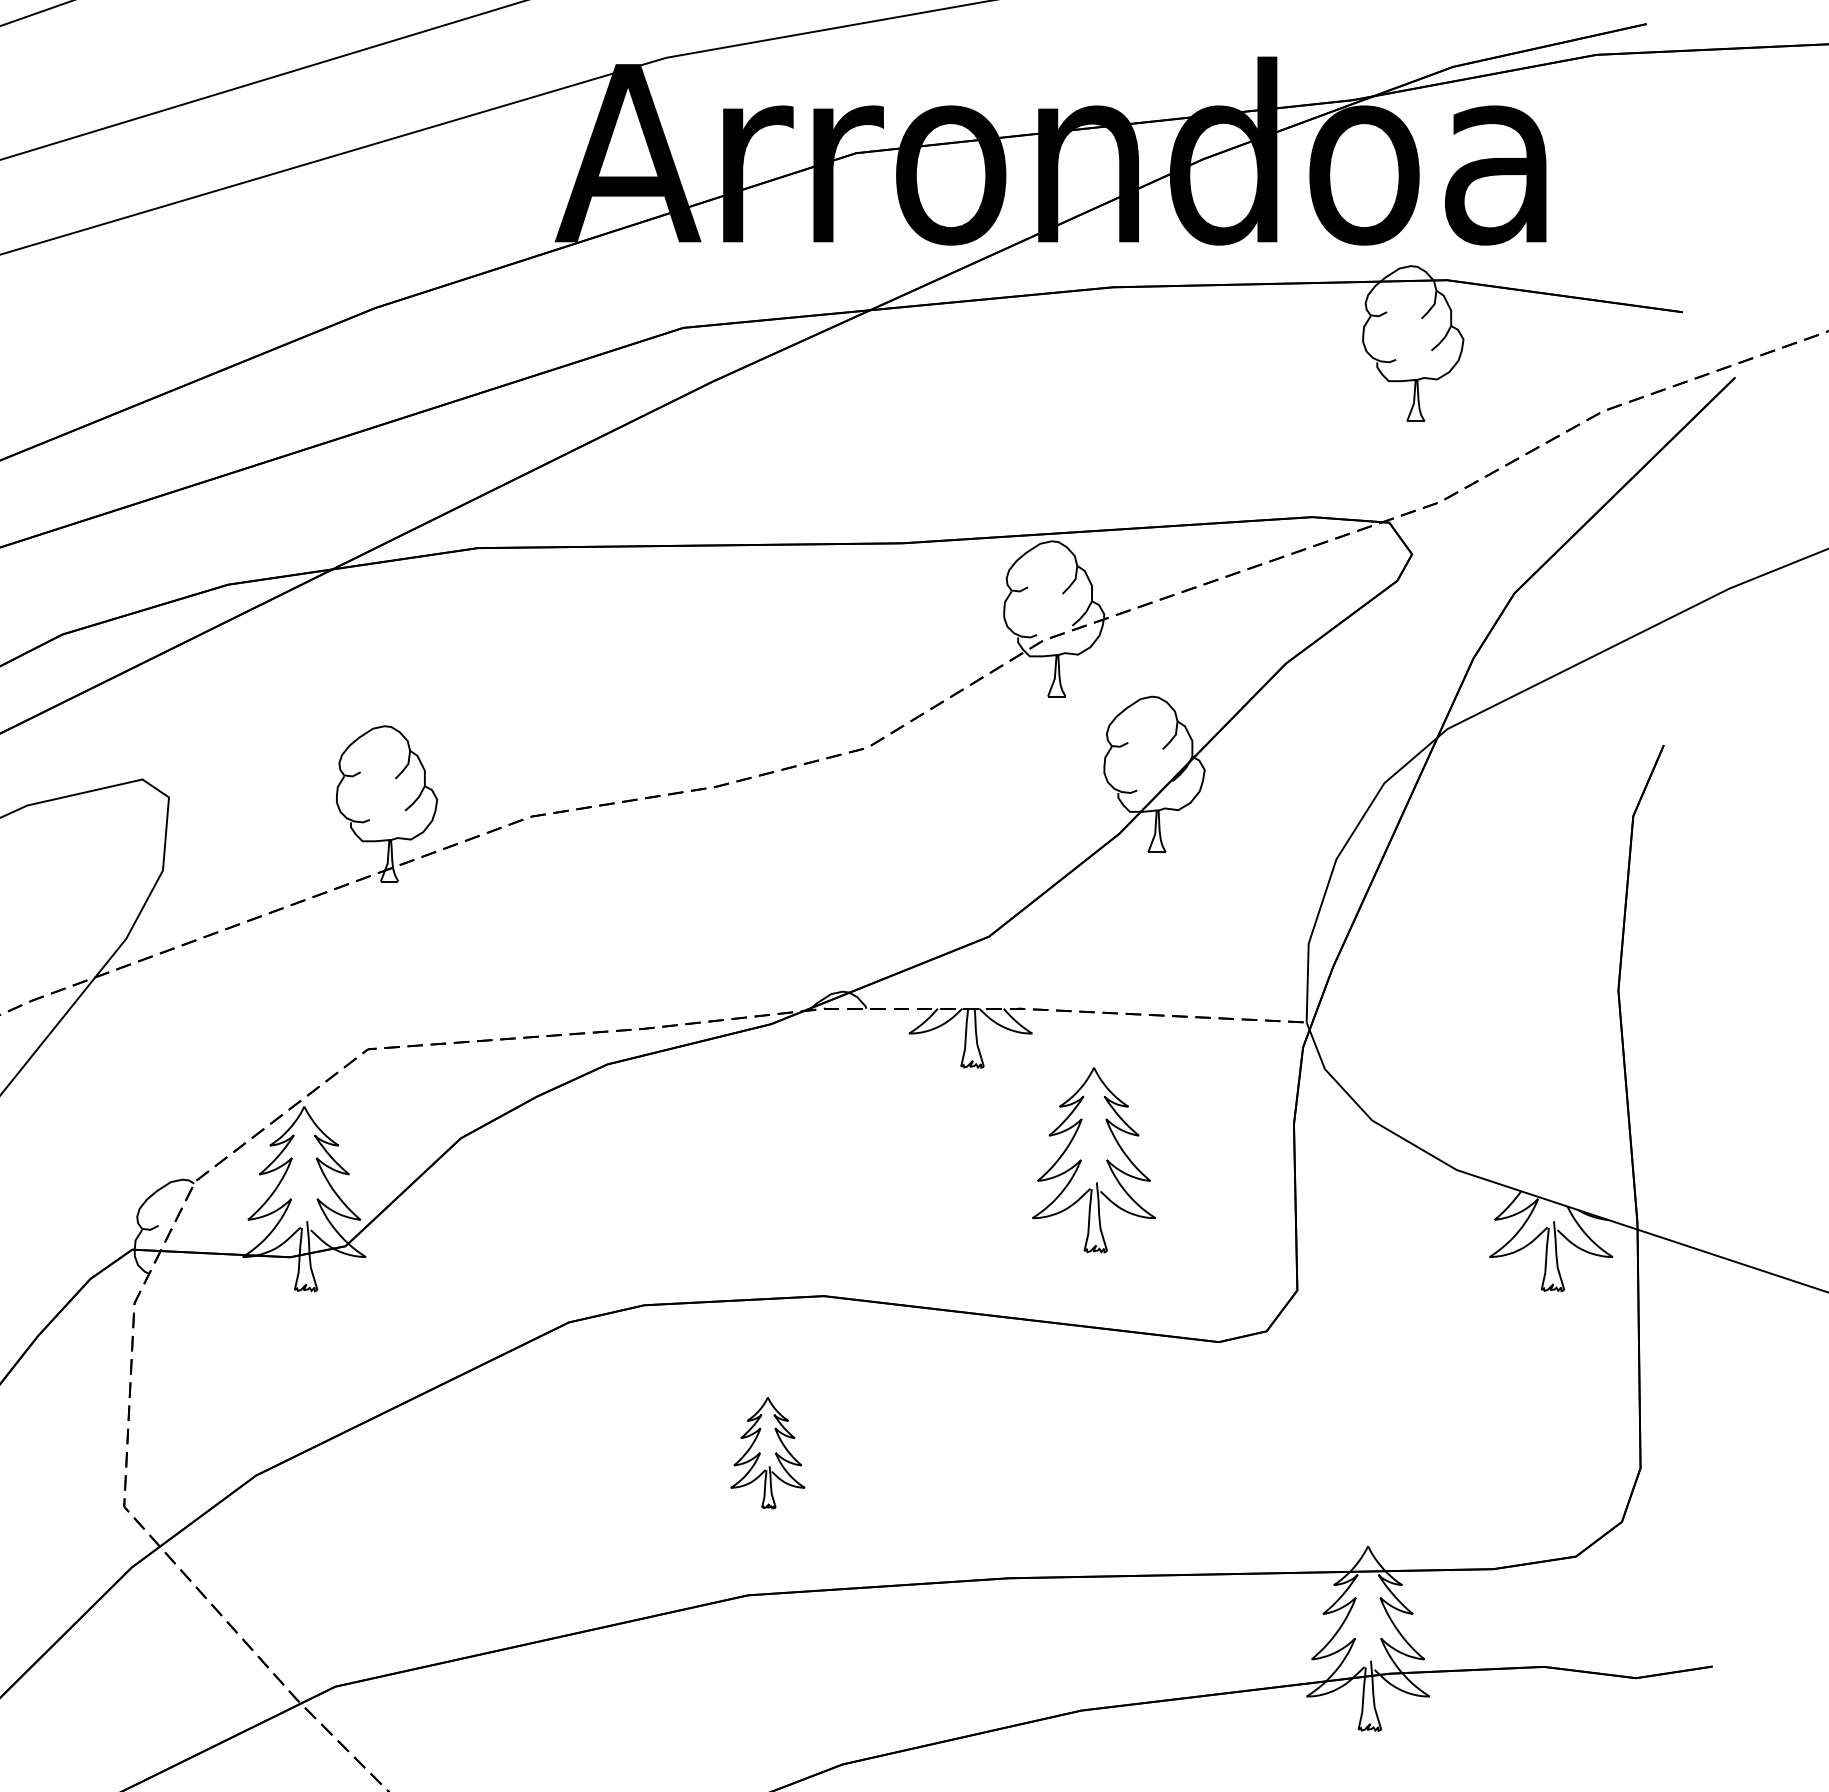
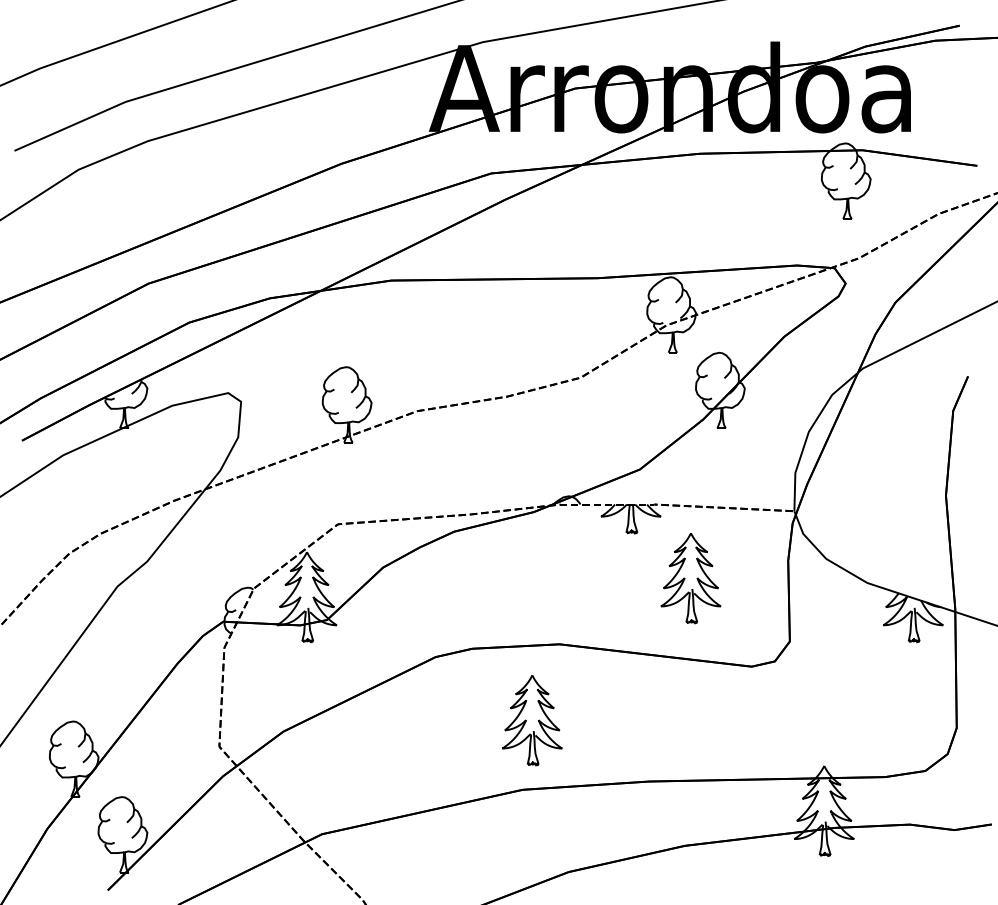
part: (768, 1452) -> (532, 720), size x1.67

